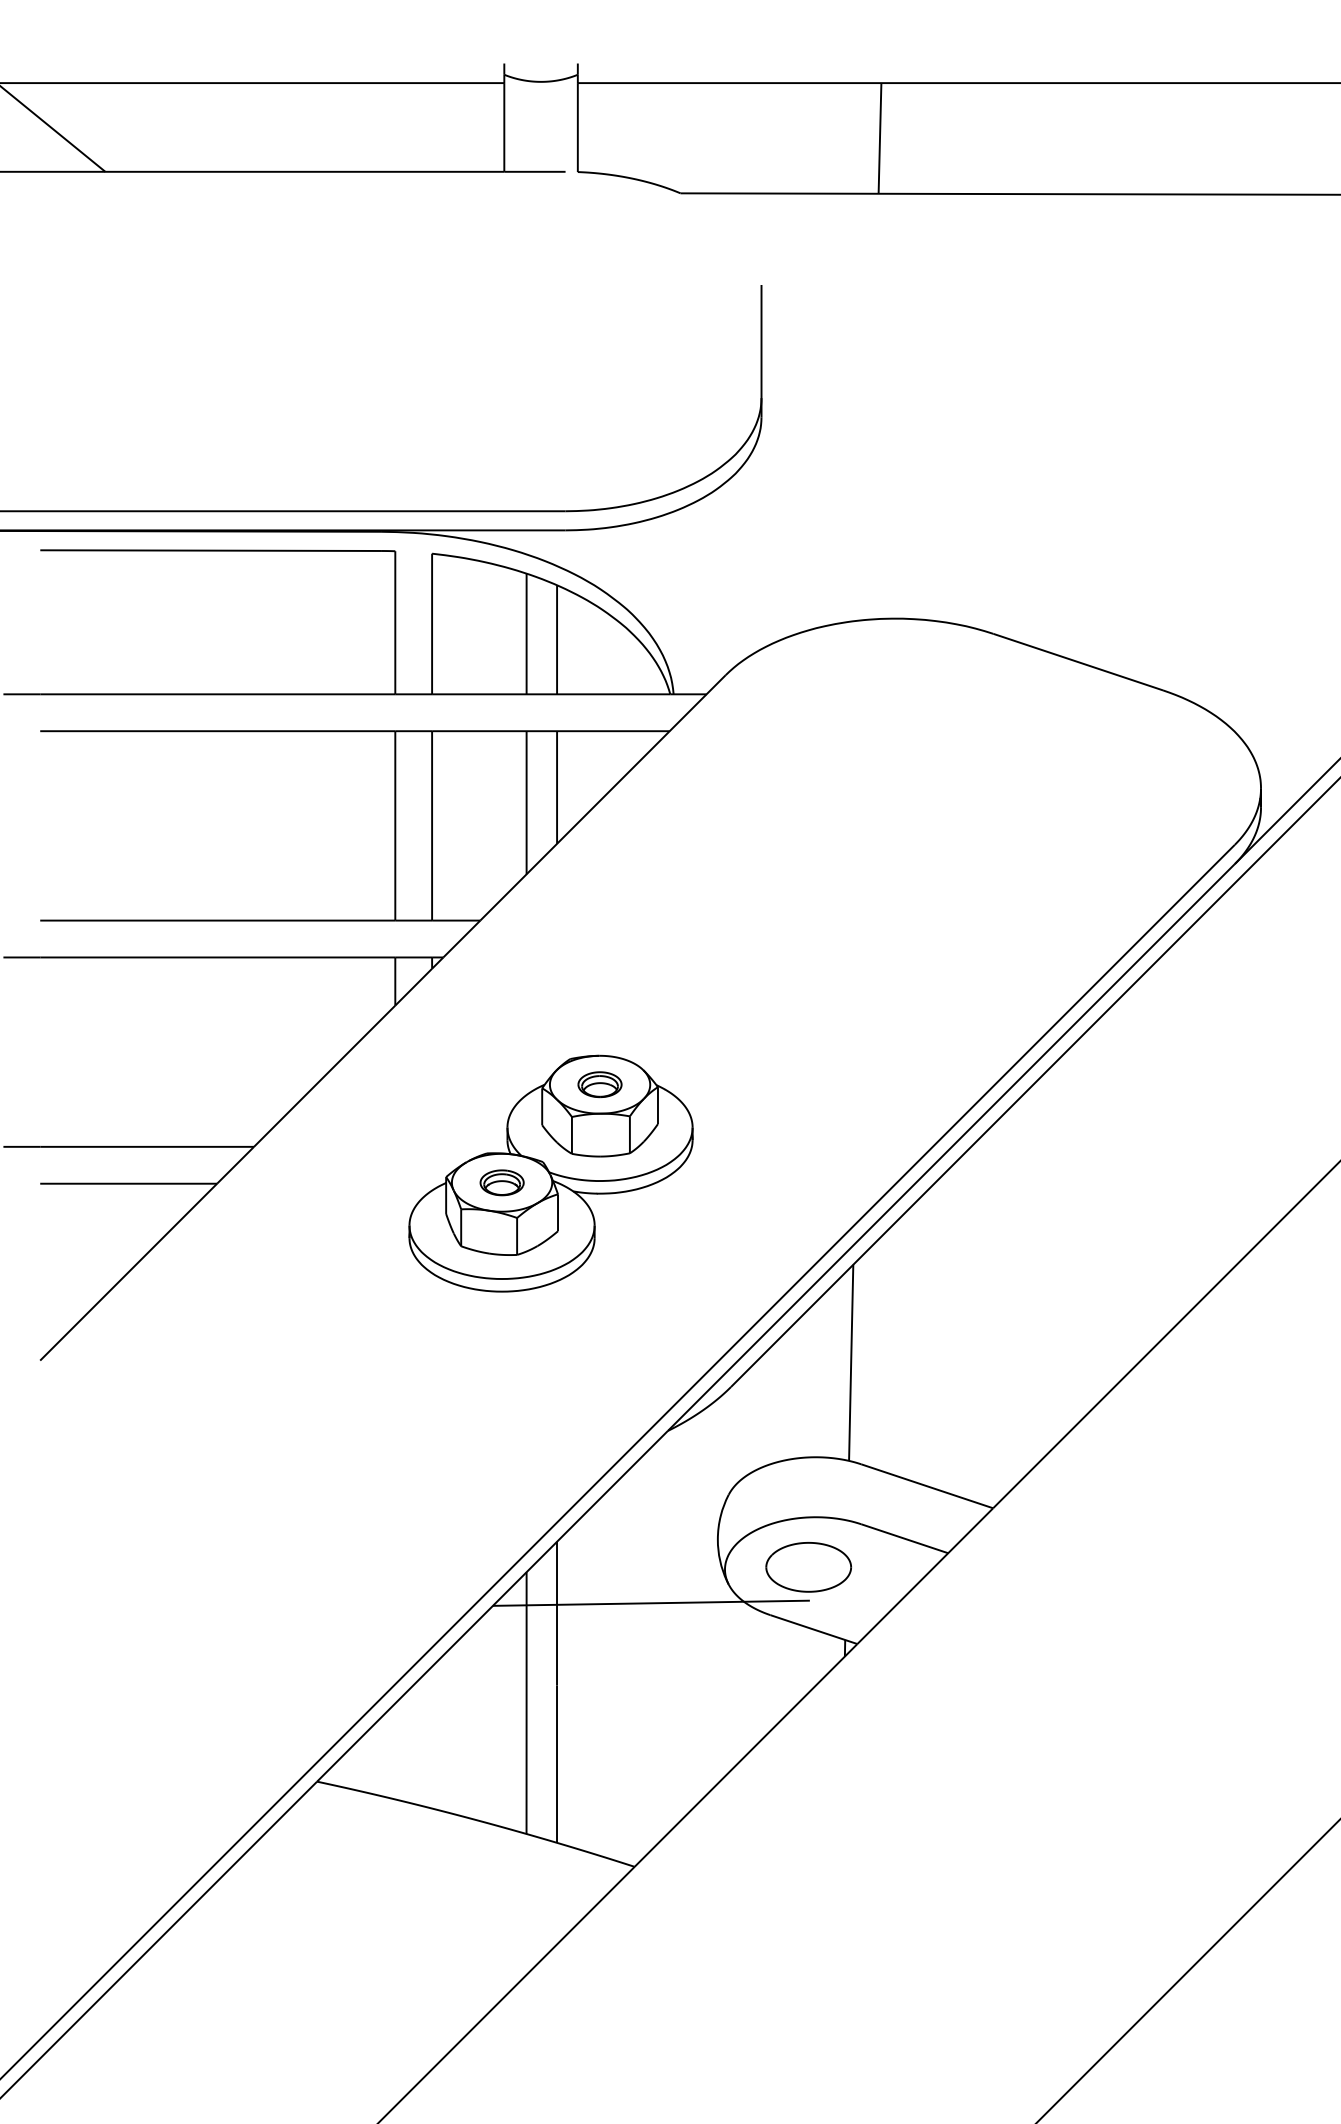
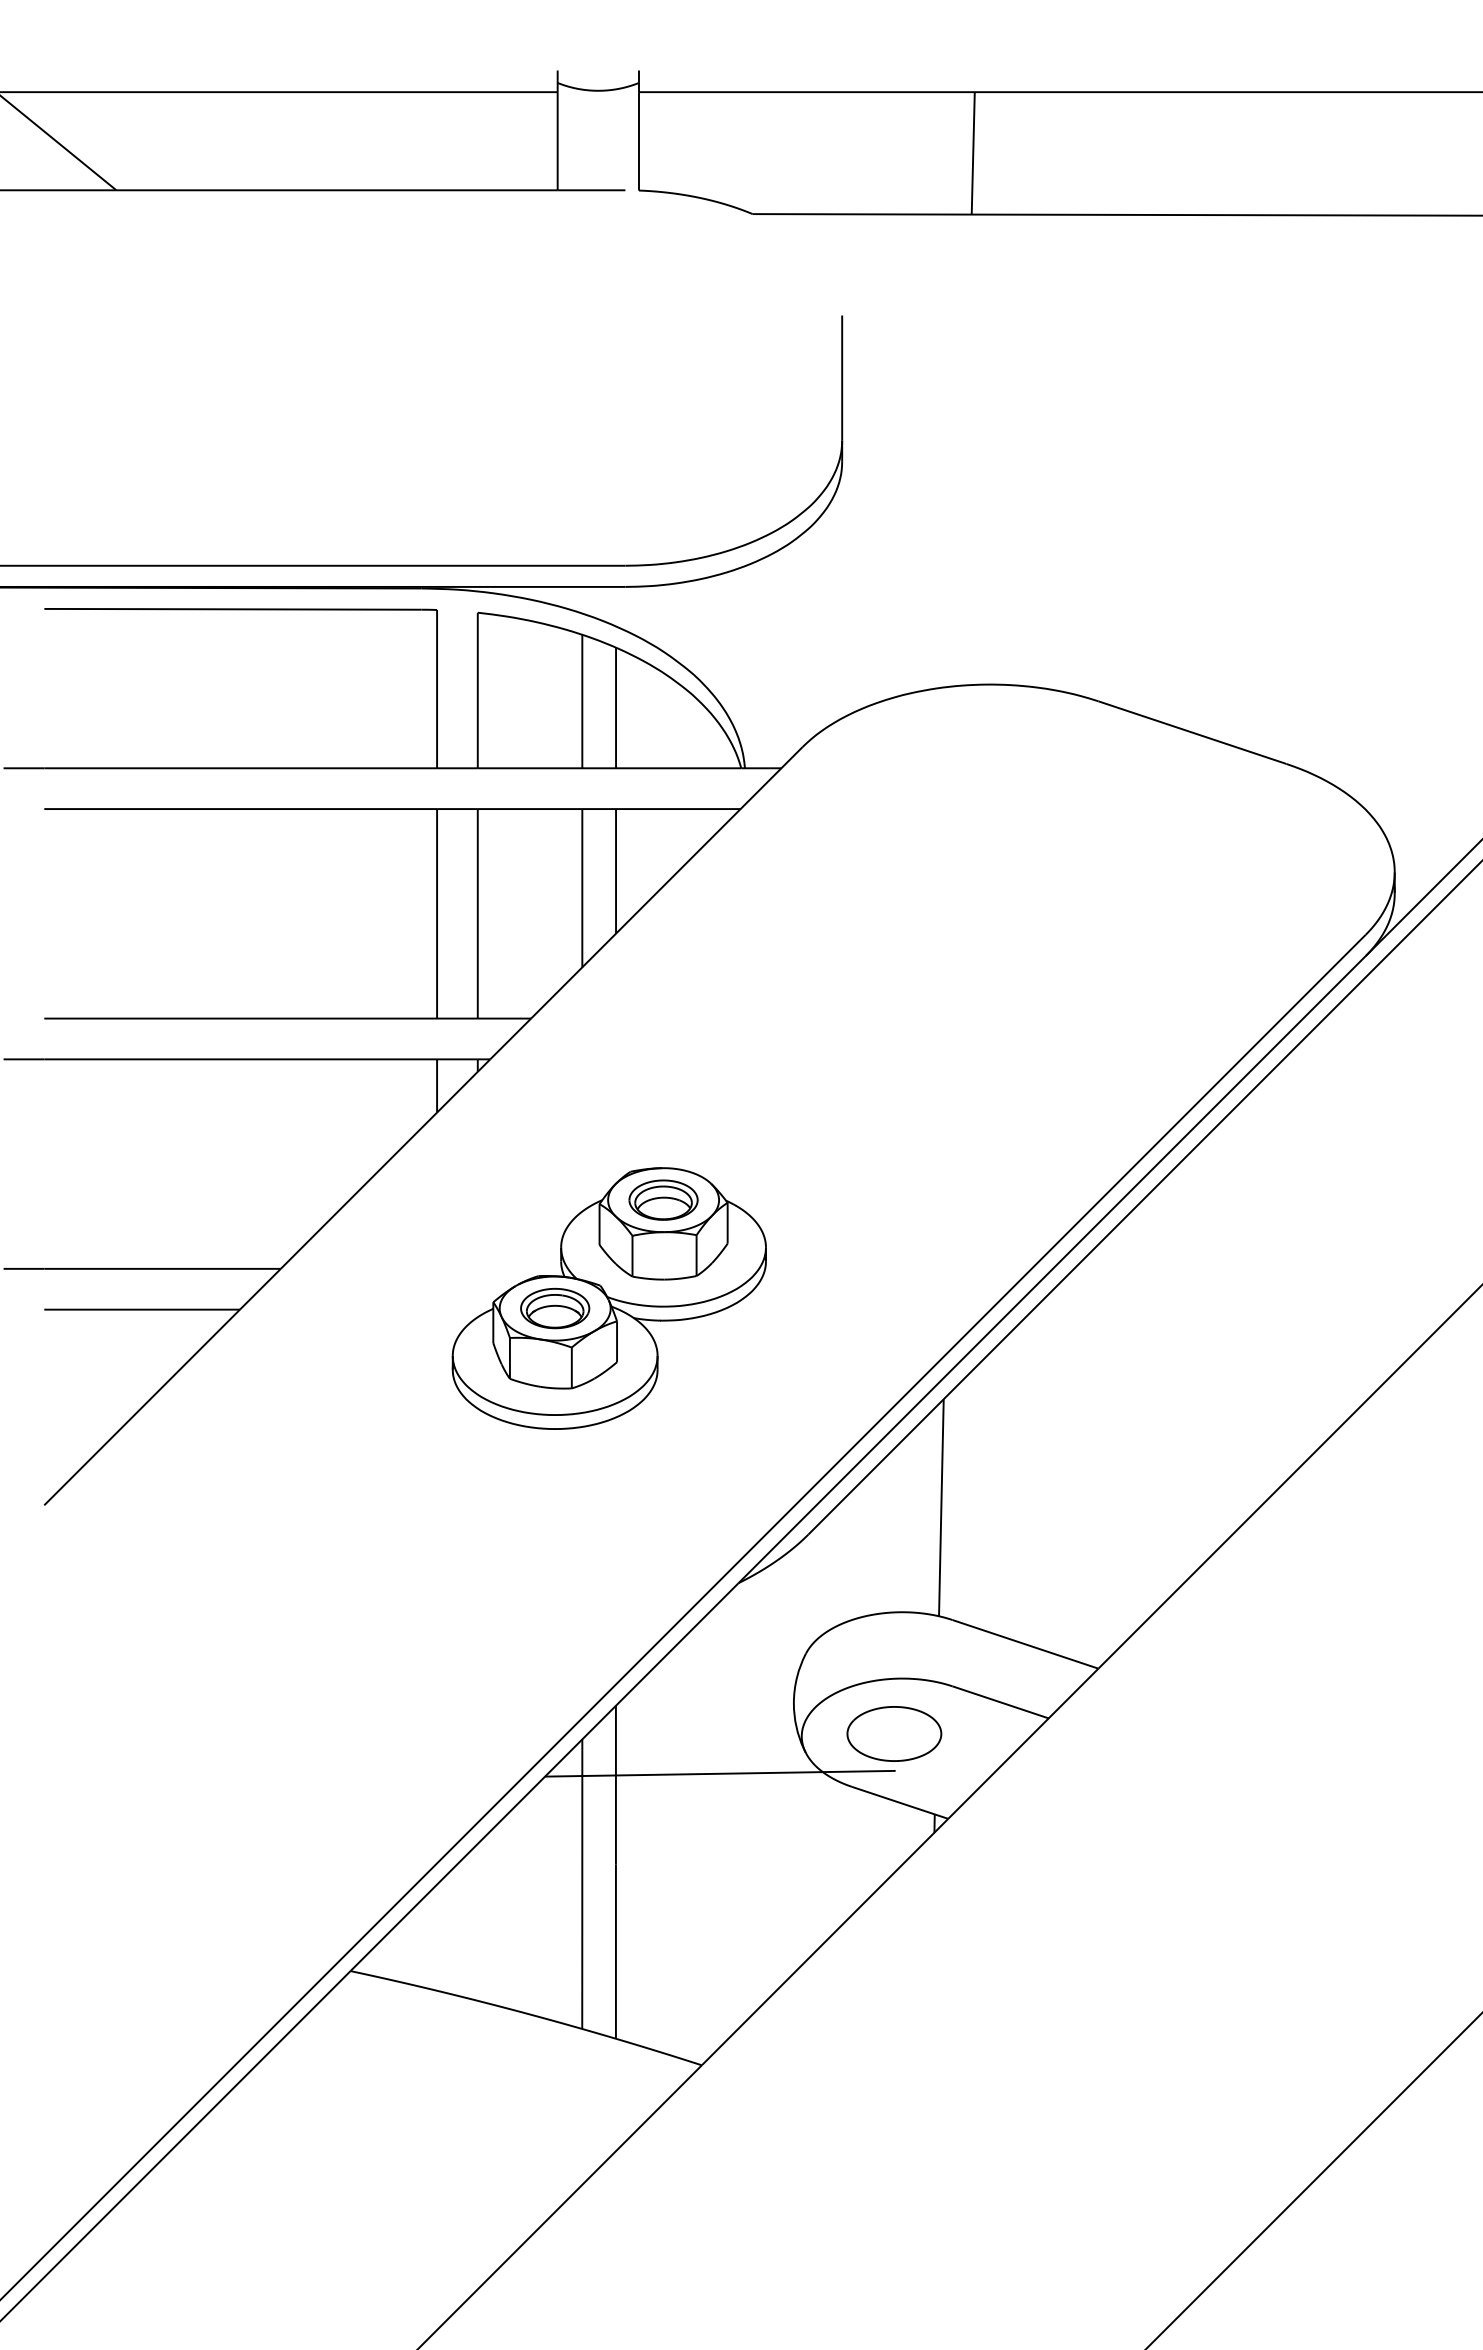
part: (599, 1084) -> (663, 1199), size x1.43
part: (502, 1182) -> (555, 1308), size x1.43

